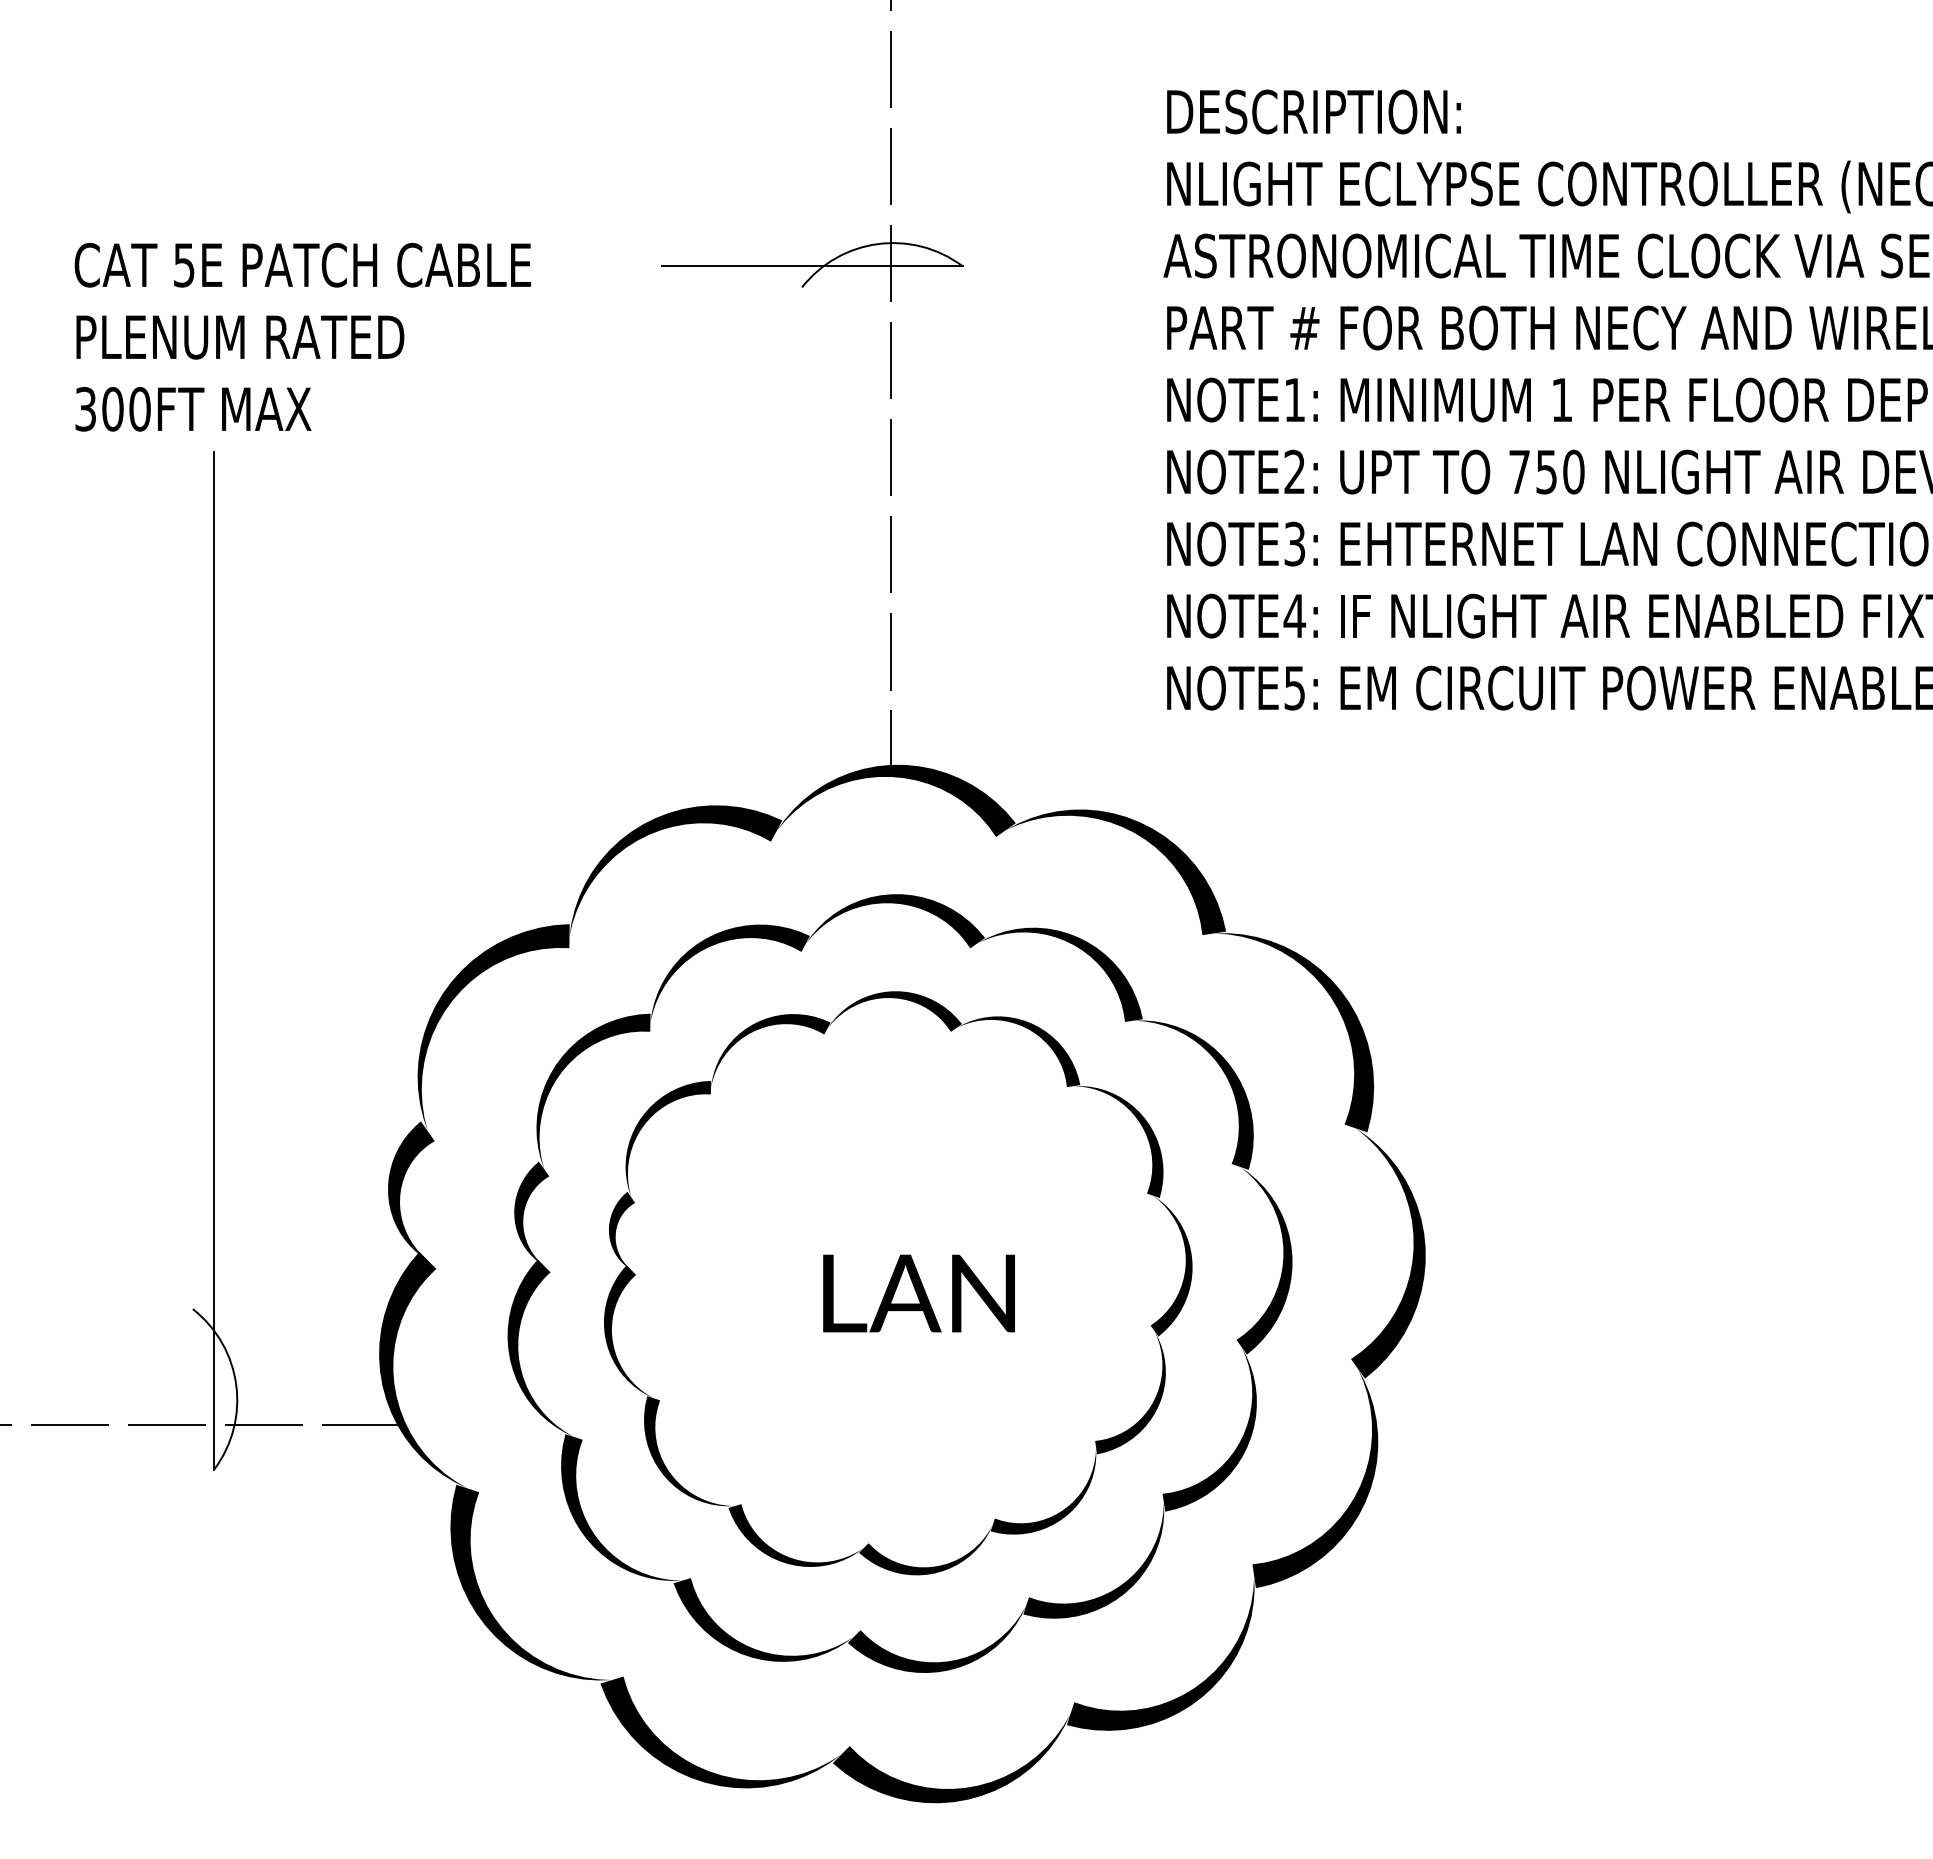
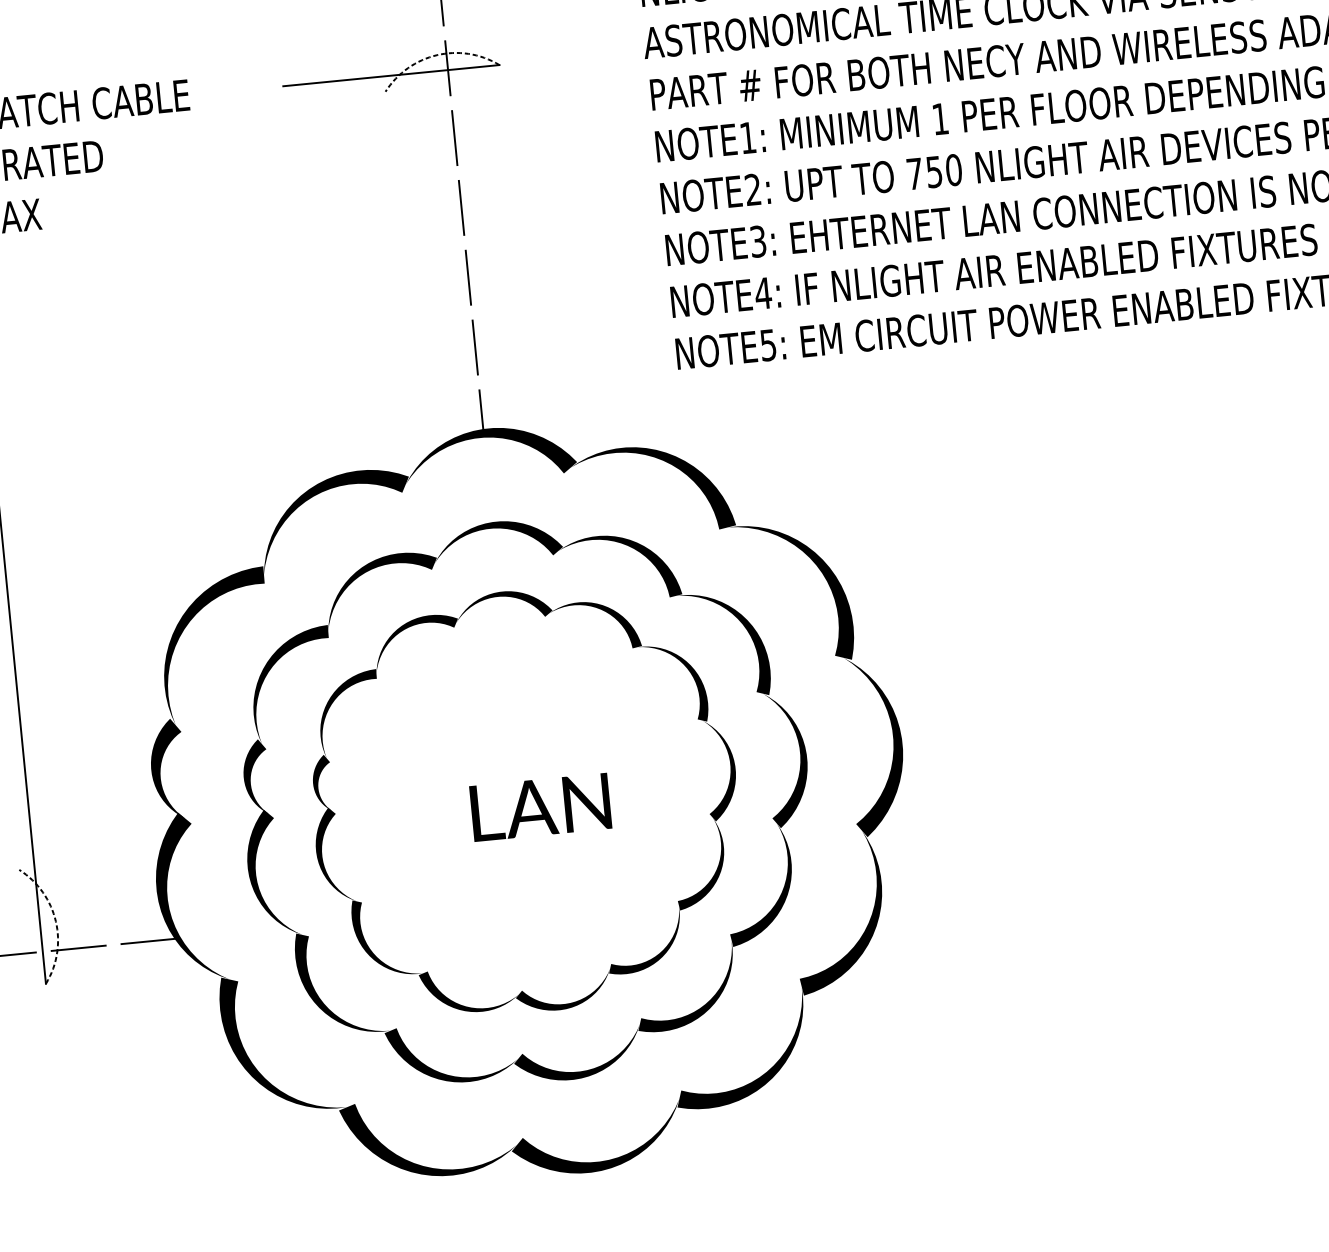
arc: (877, 244) -> (436, 55), solid -> dashed
arc: (236, 1385) -> (56, 921), solid -> dashed

